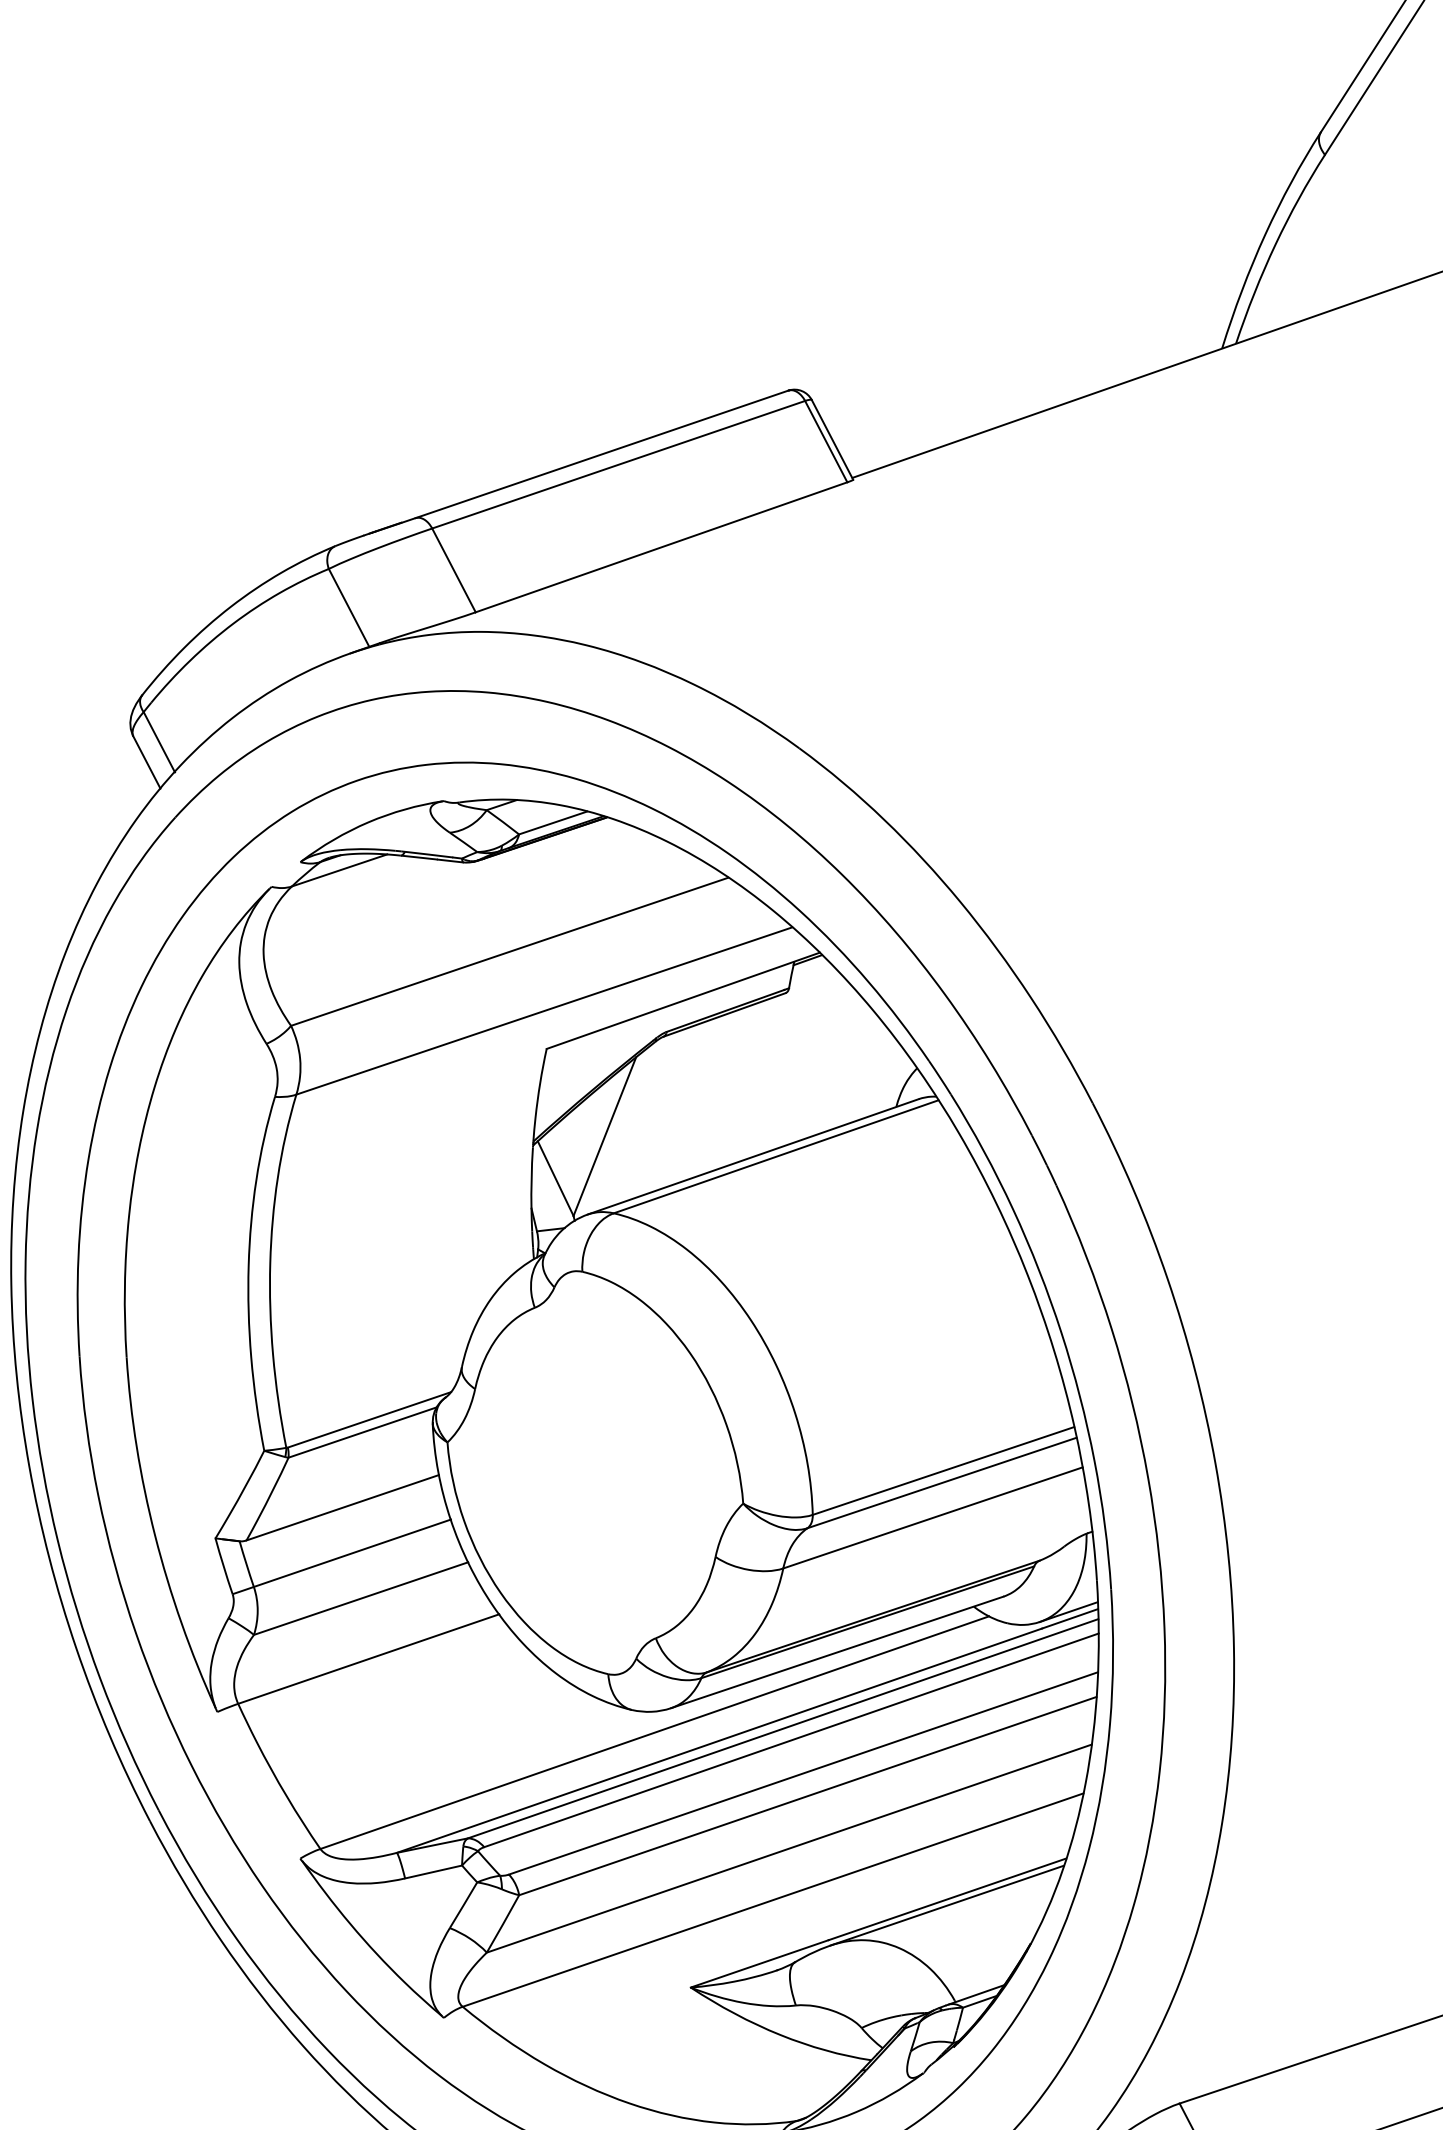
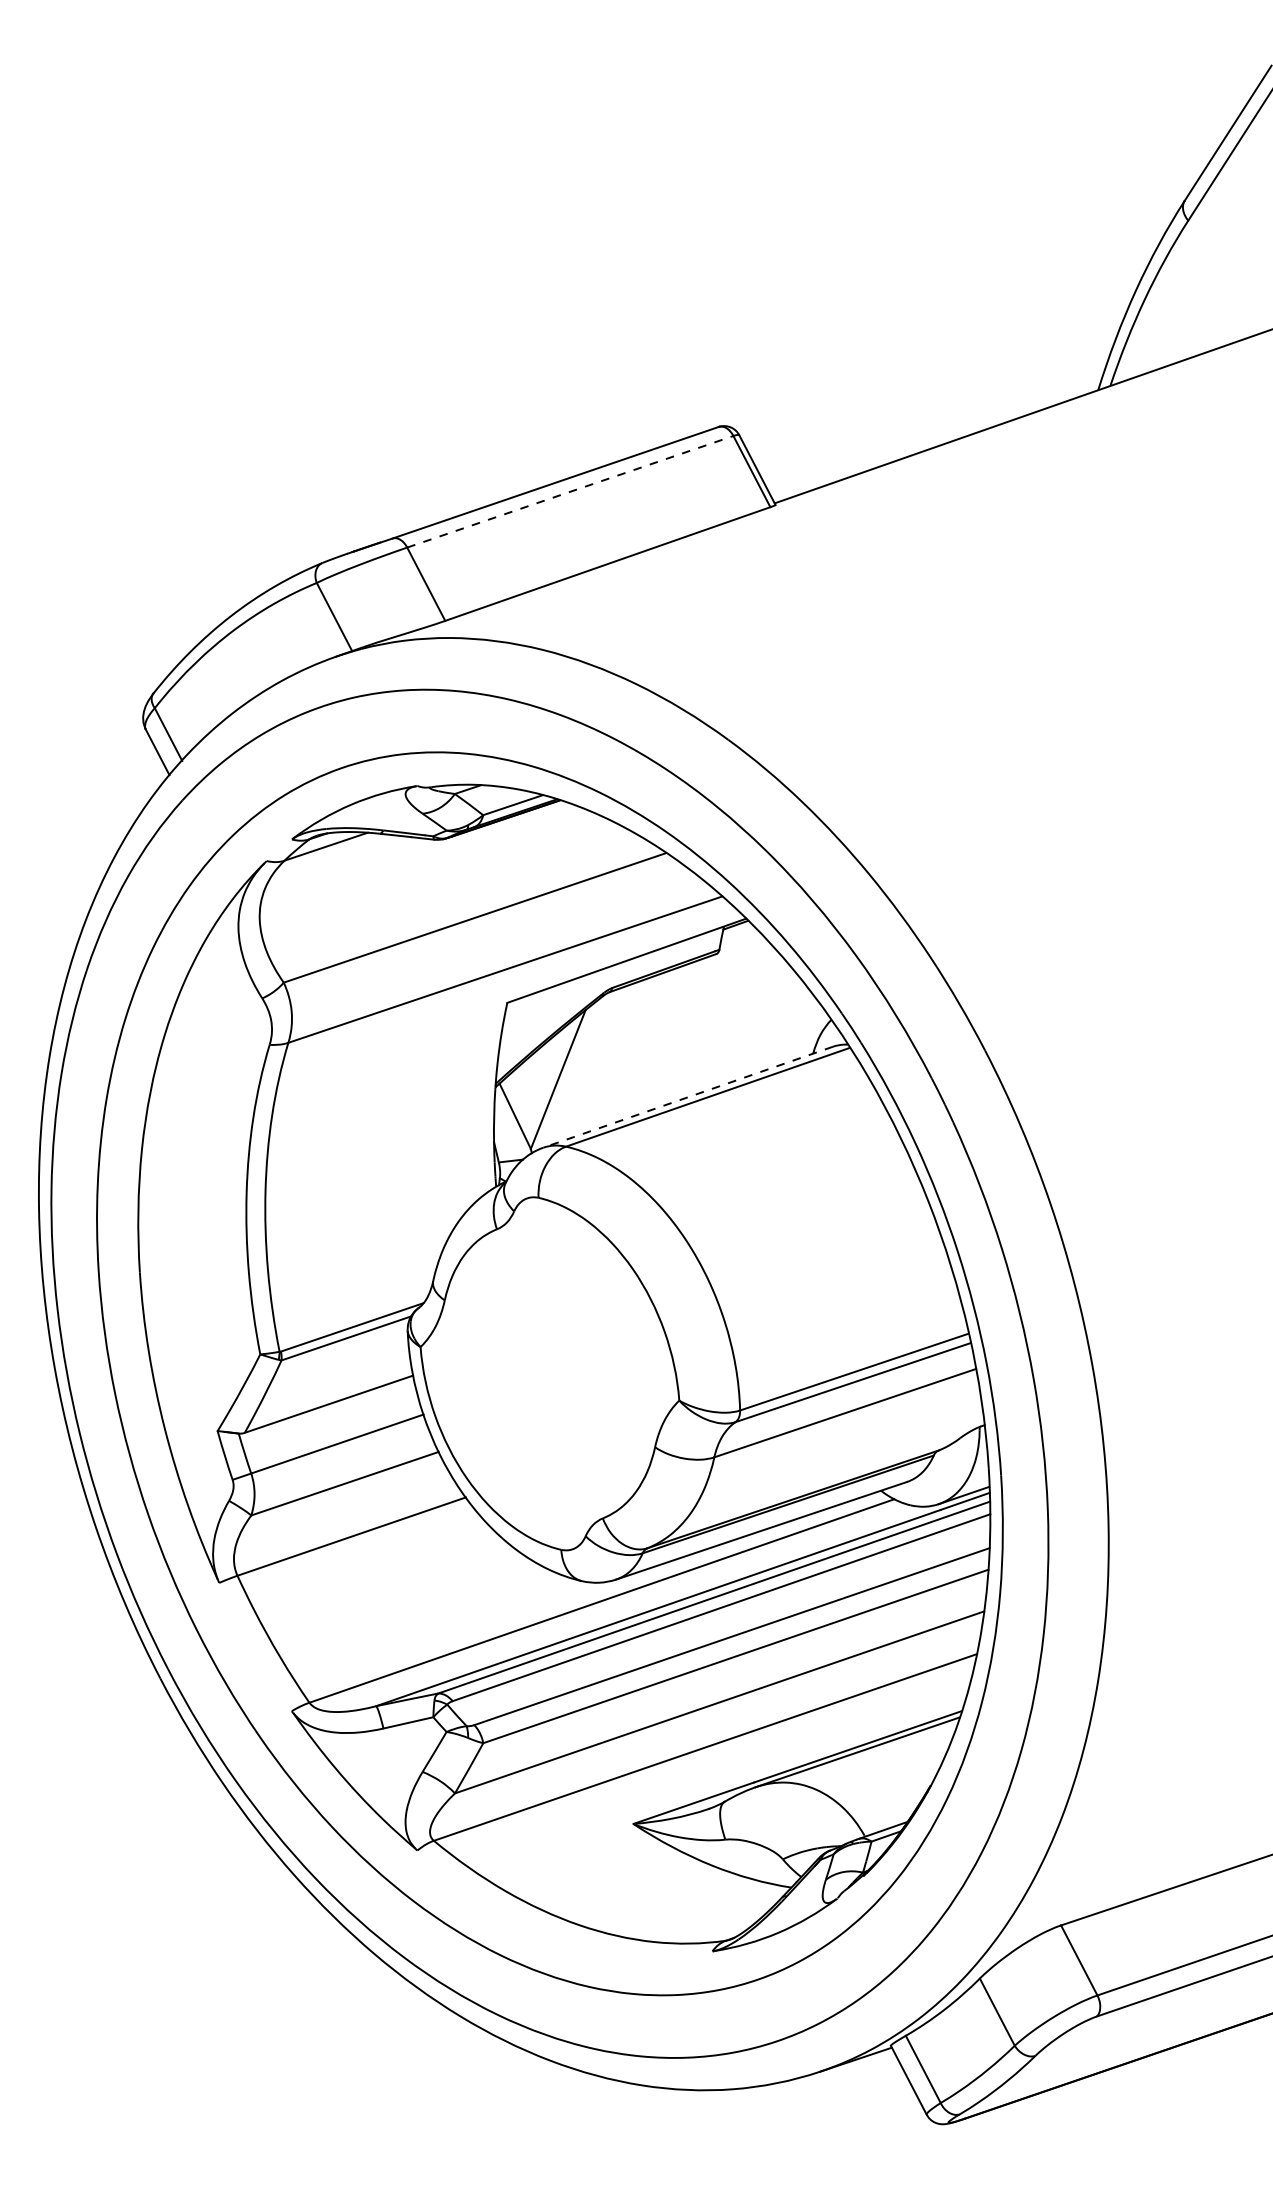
line: (618, 464) -> (570, 491), solid -> dashed
line: (752, 1157) -> (687, 1097), solid -> dashed

